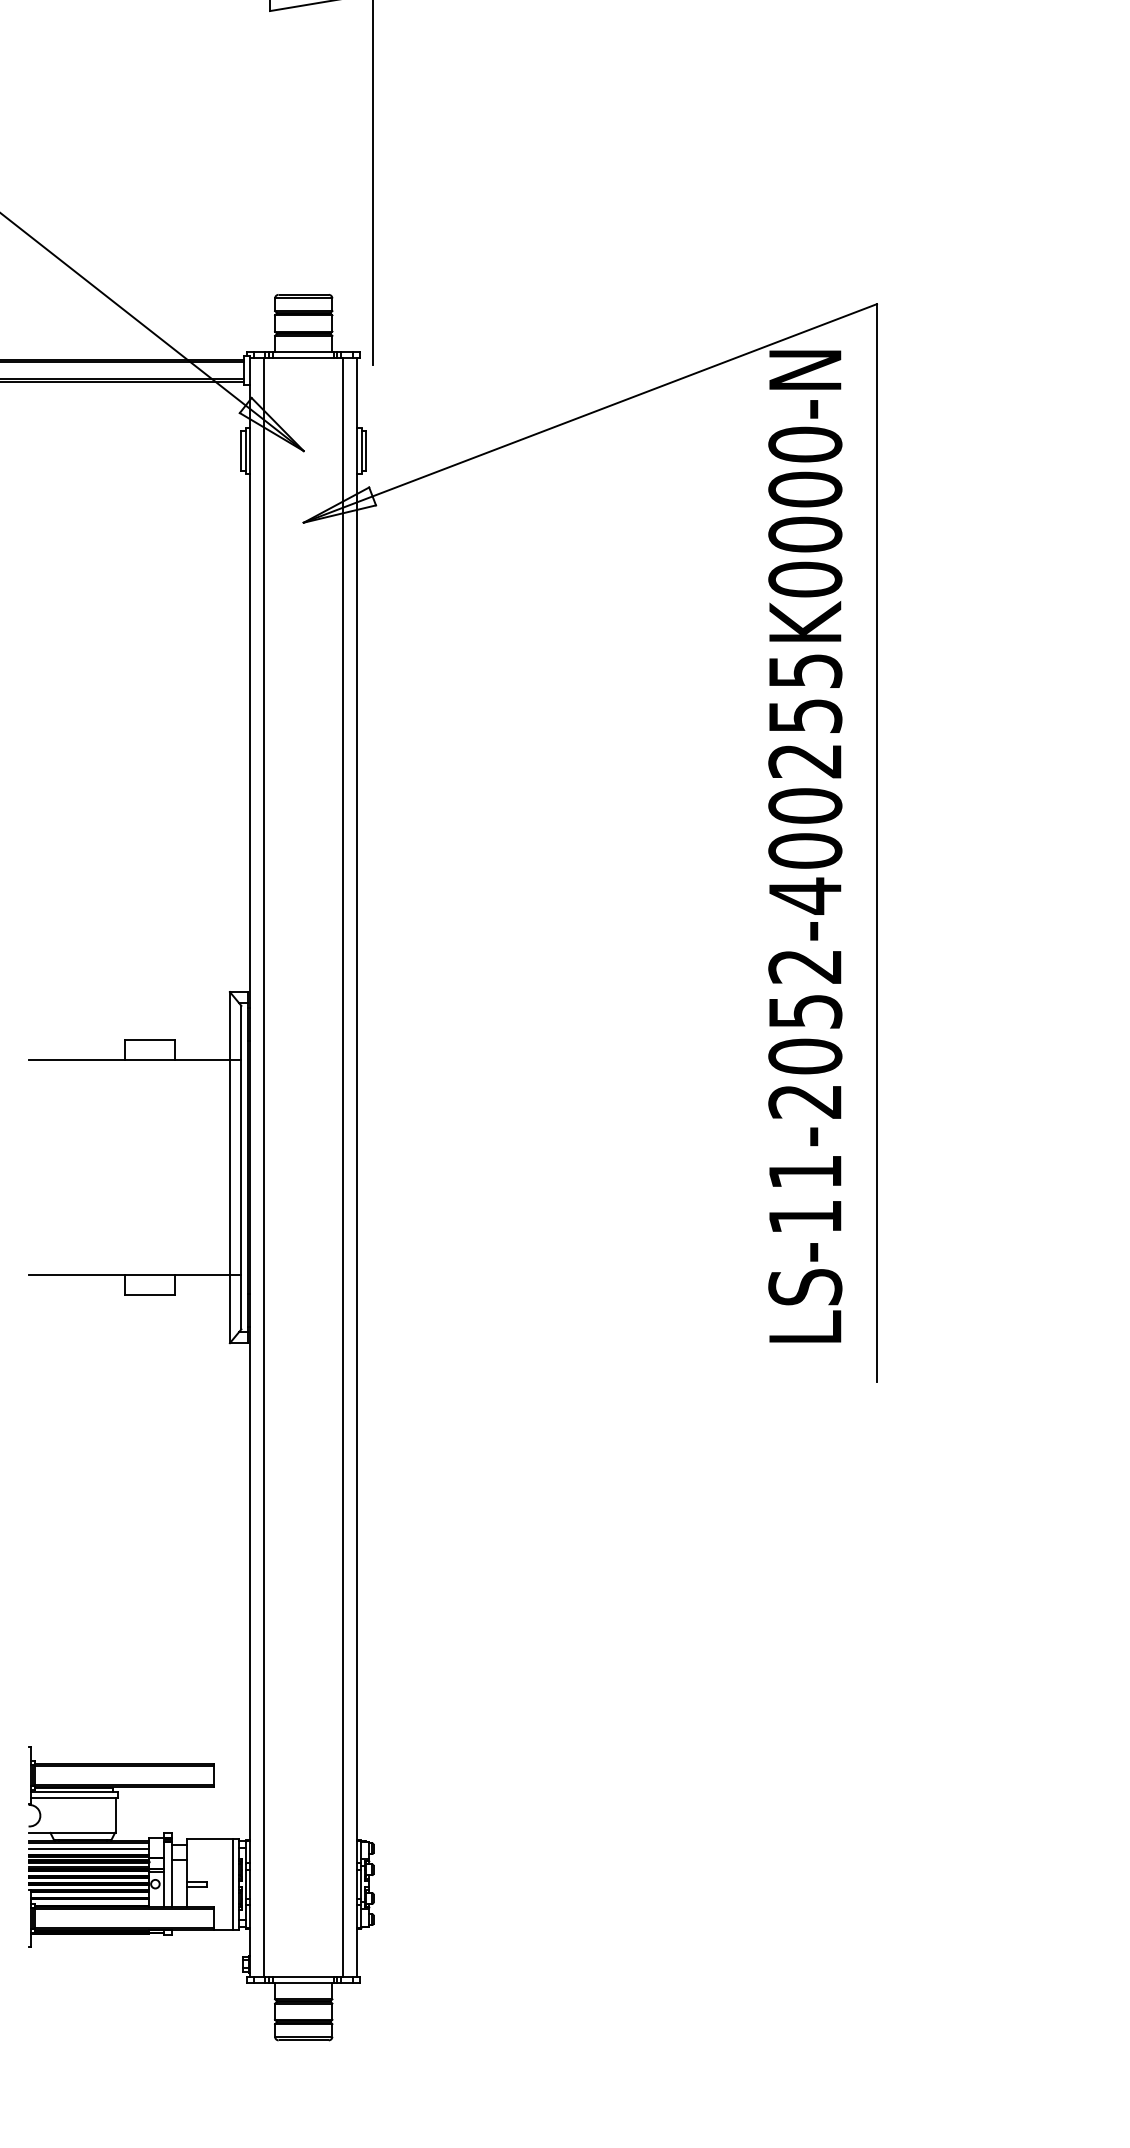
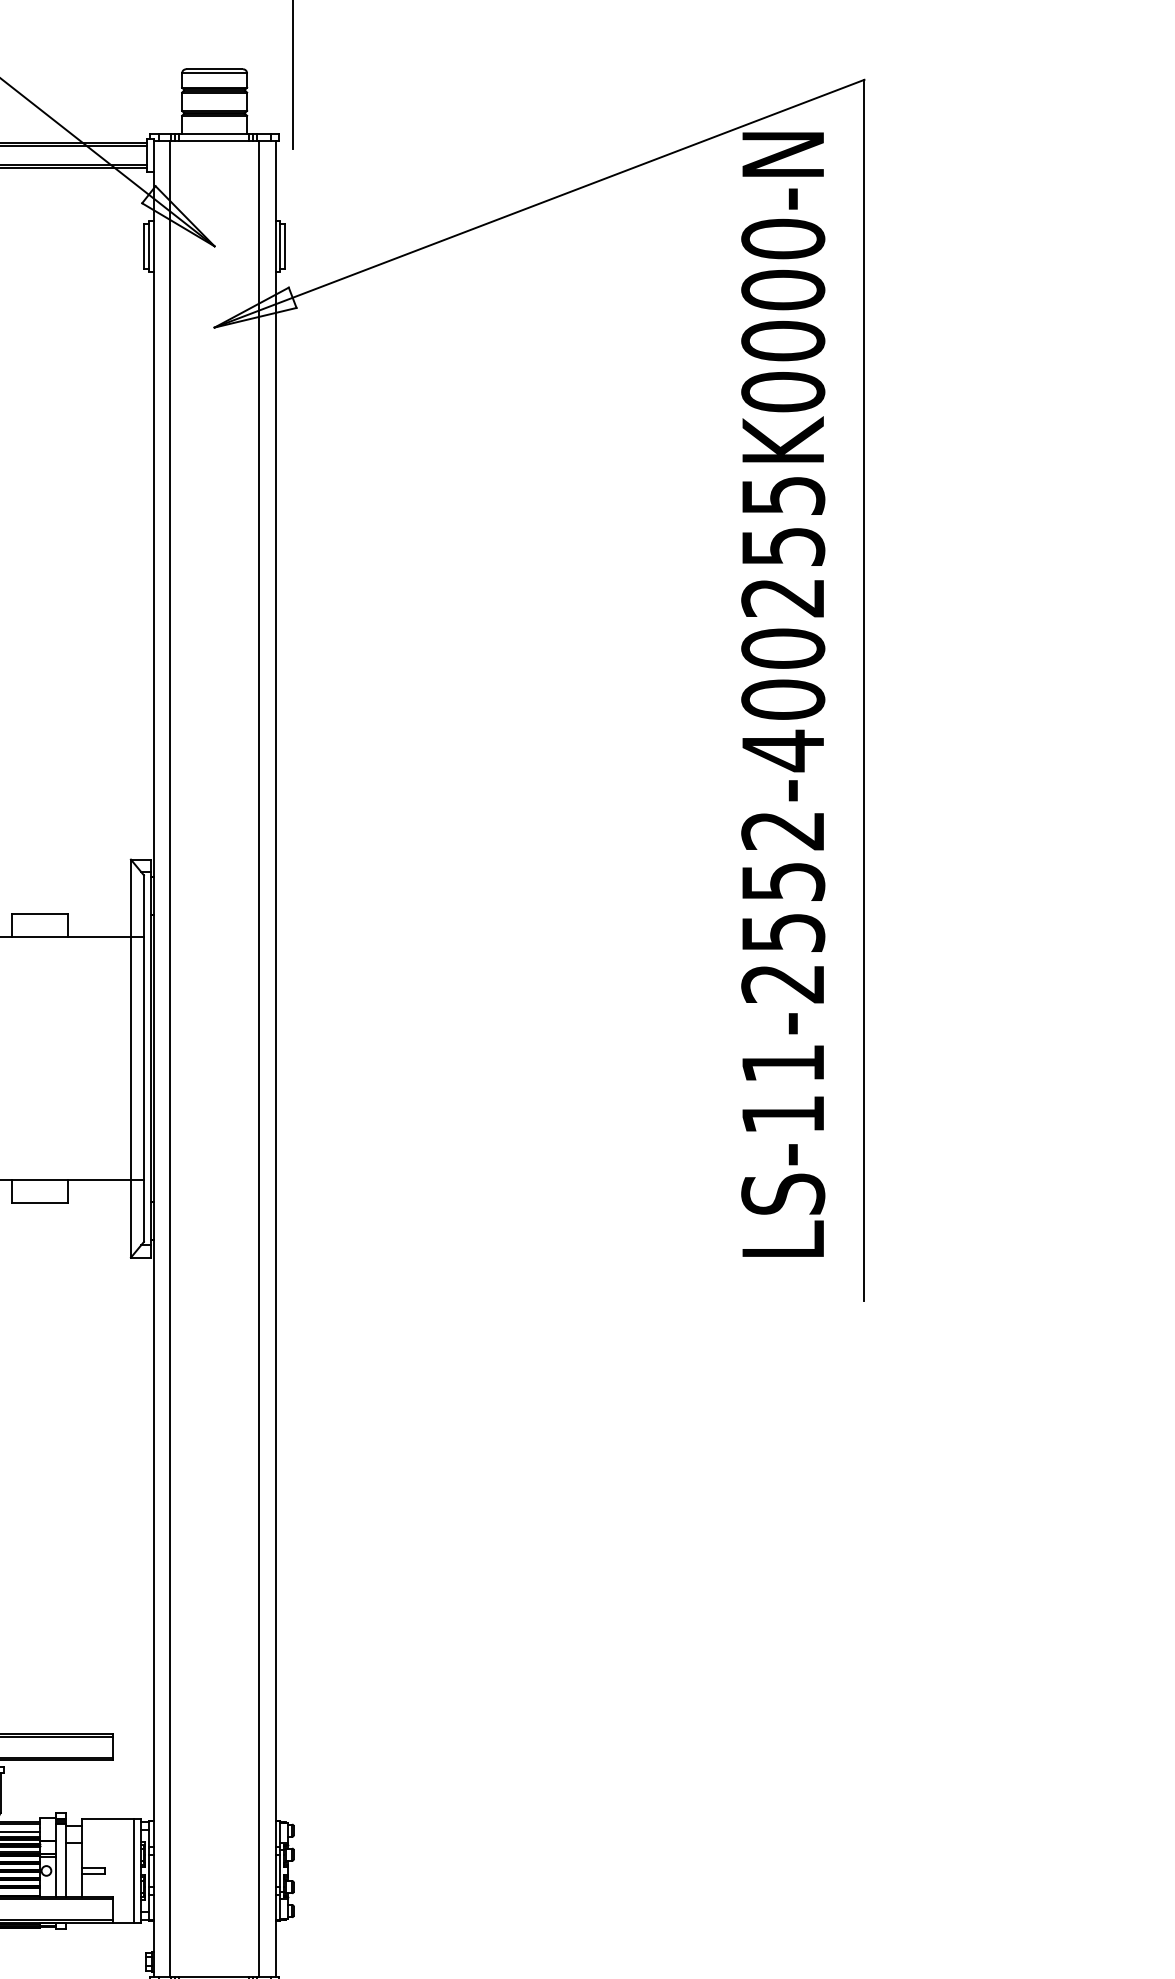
text: (805, 1056) -> (783, 932), LS-11-2052-400255K0000-N -> LS-11-2552-400255K0000-N

